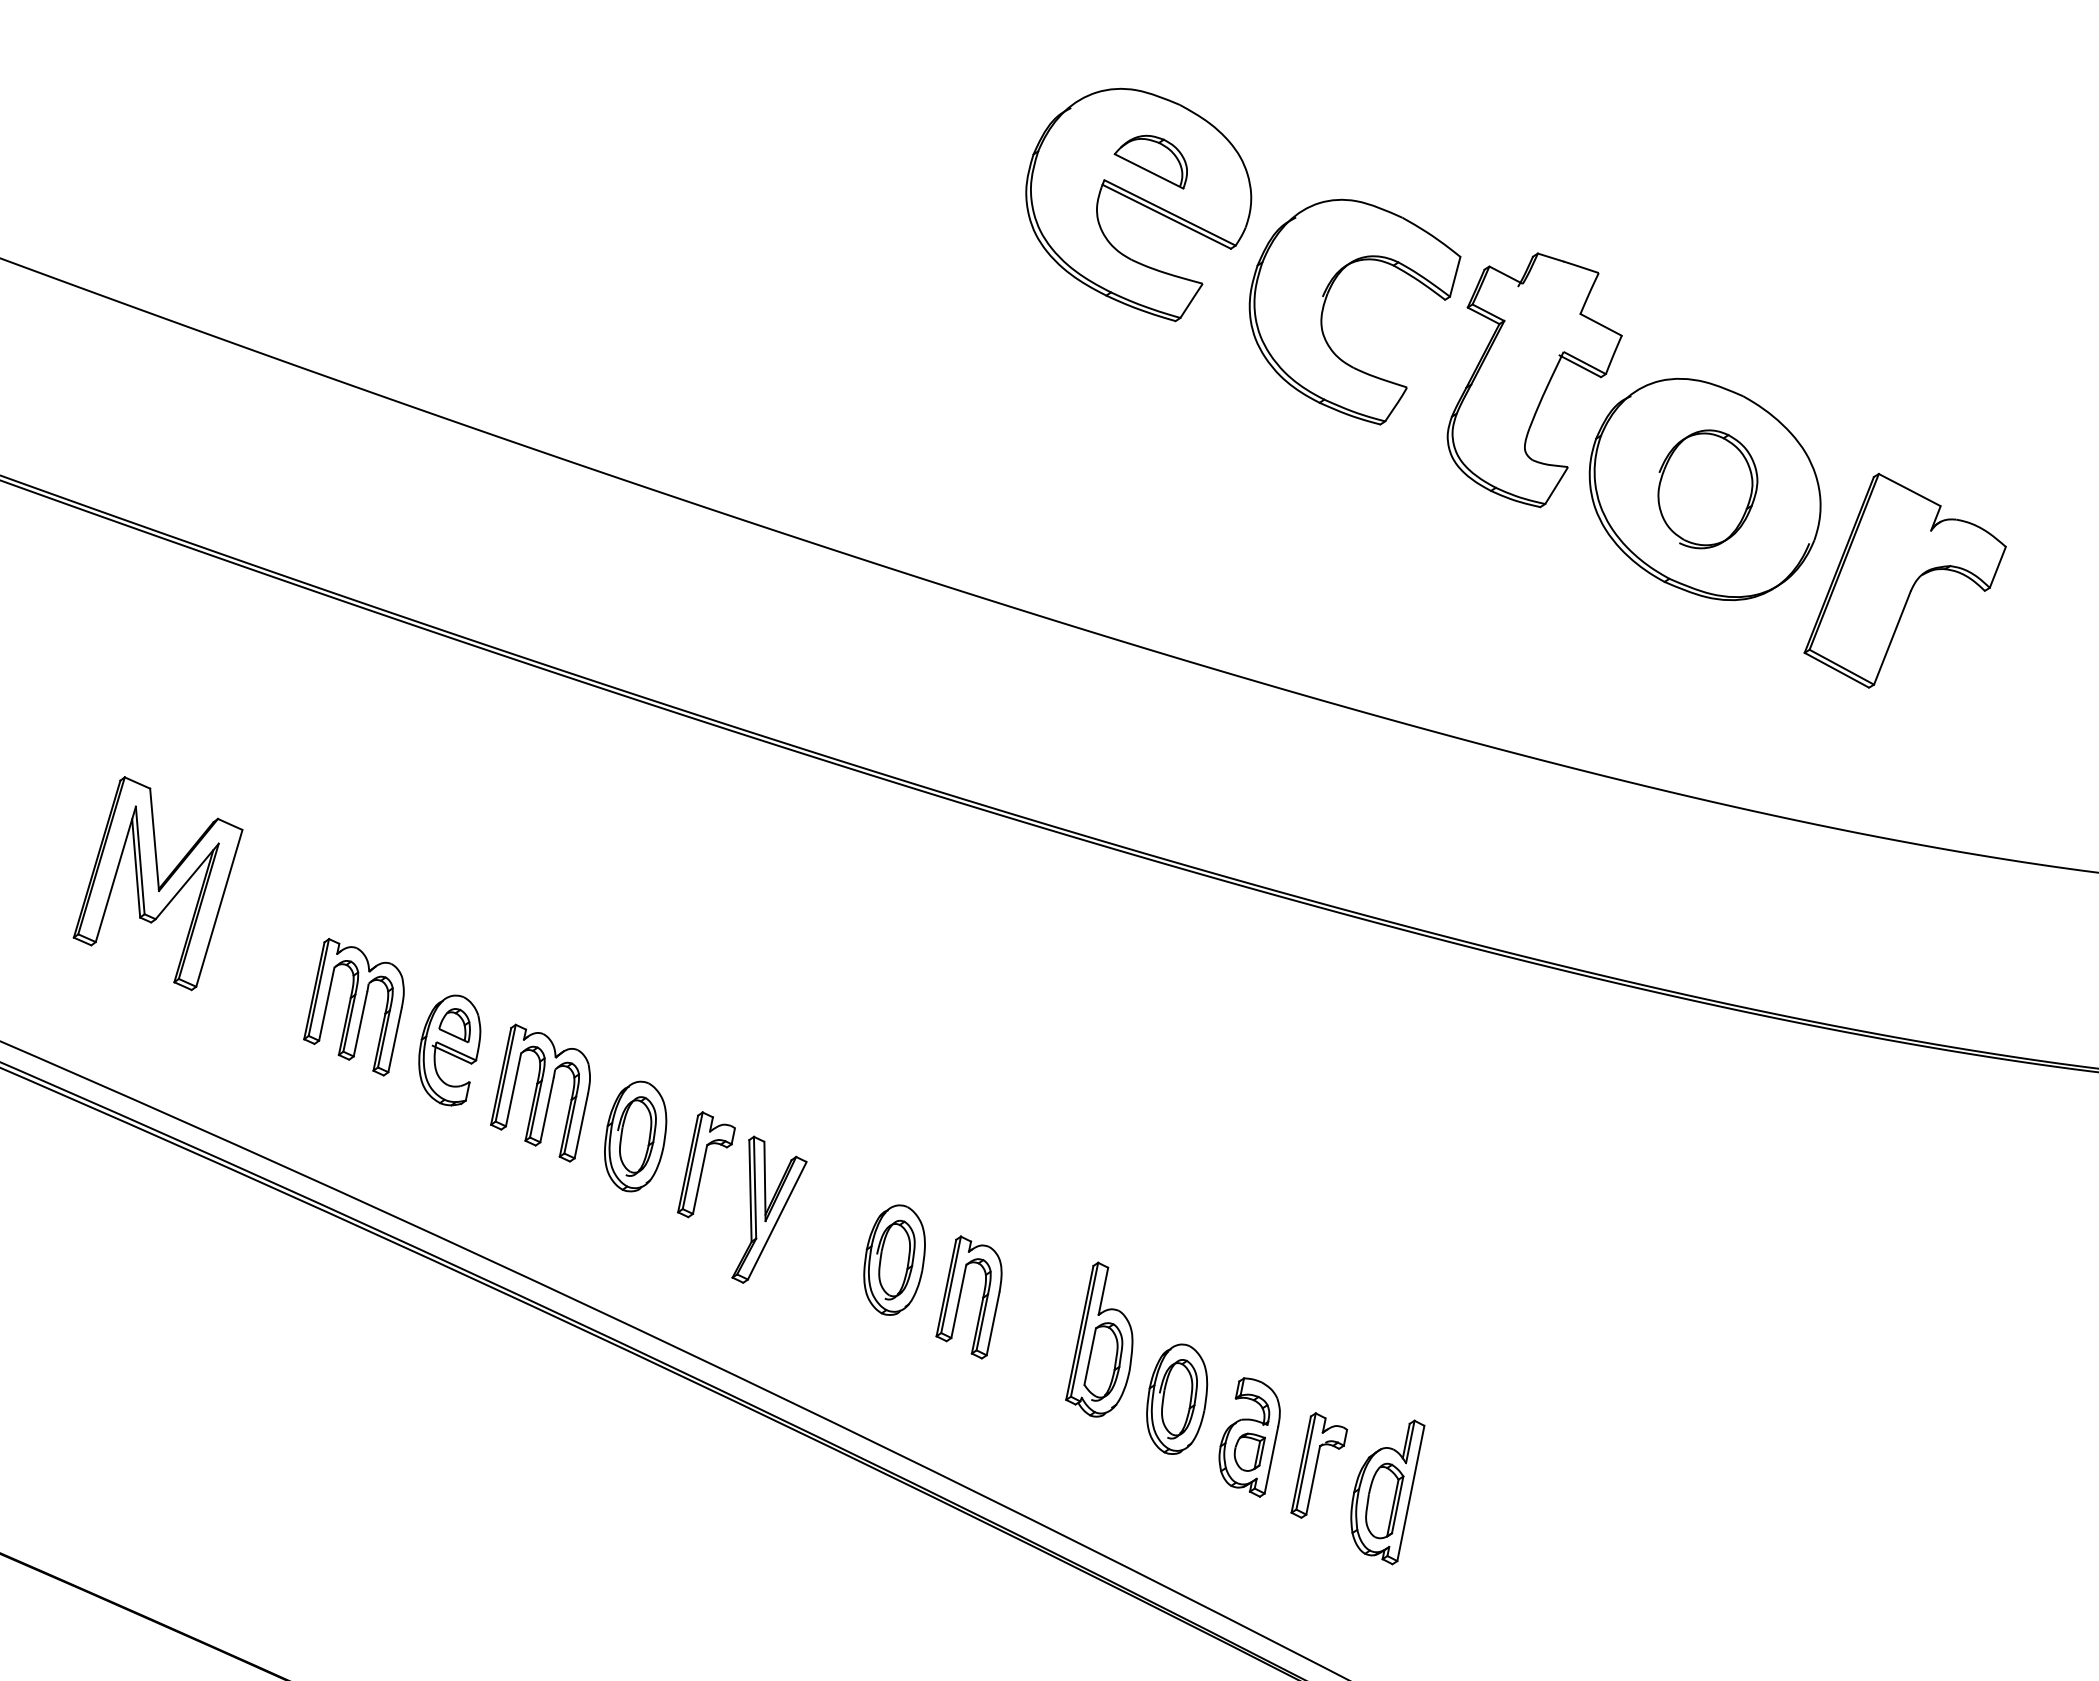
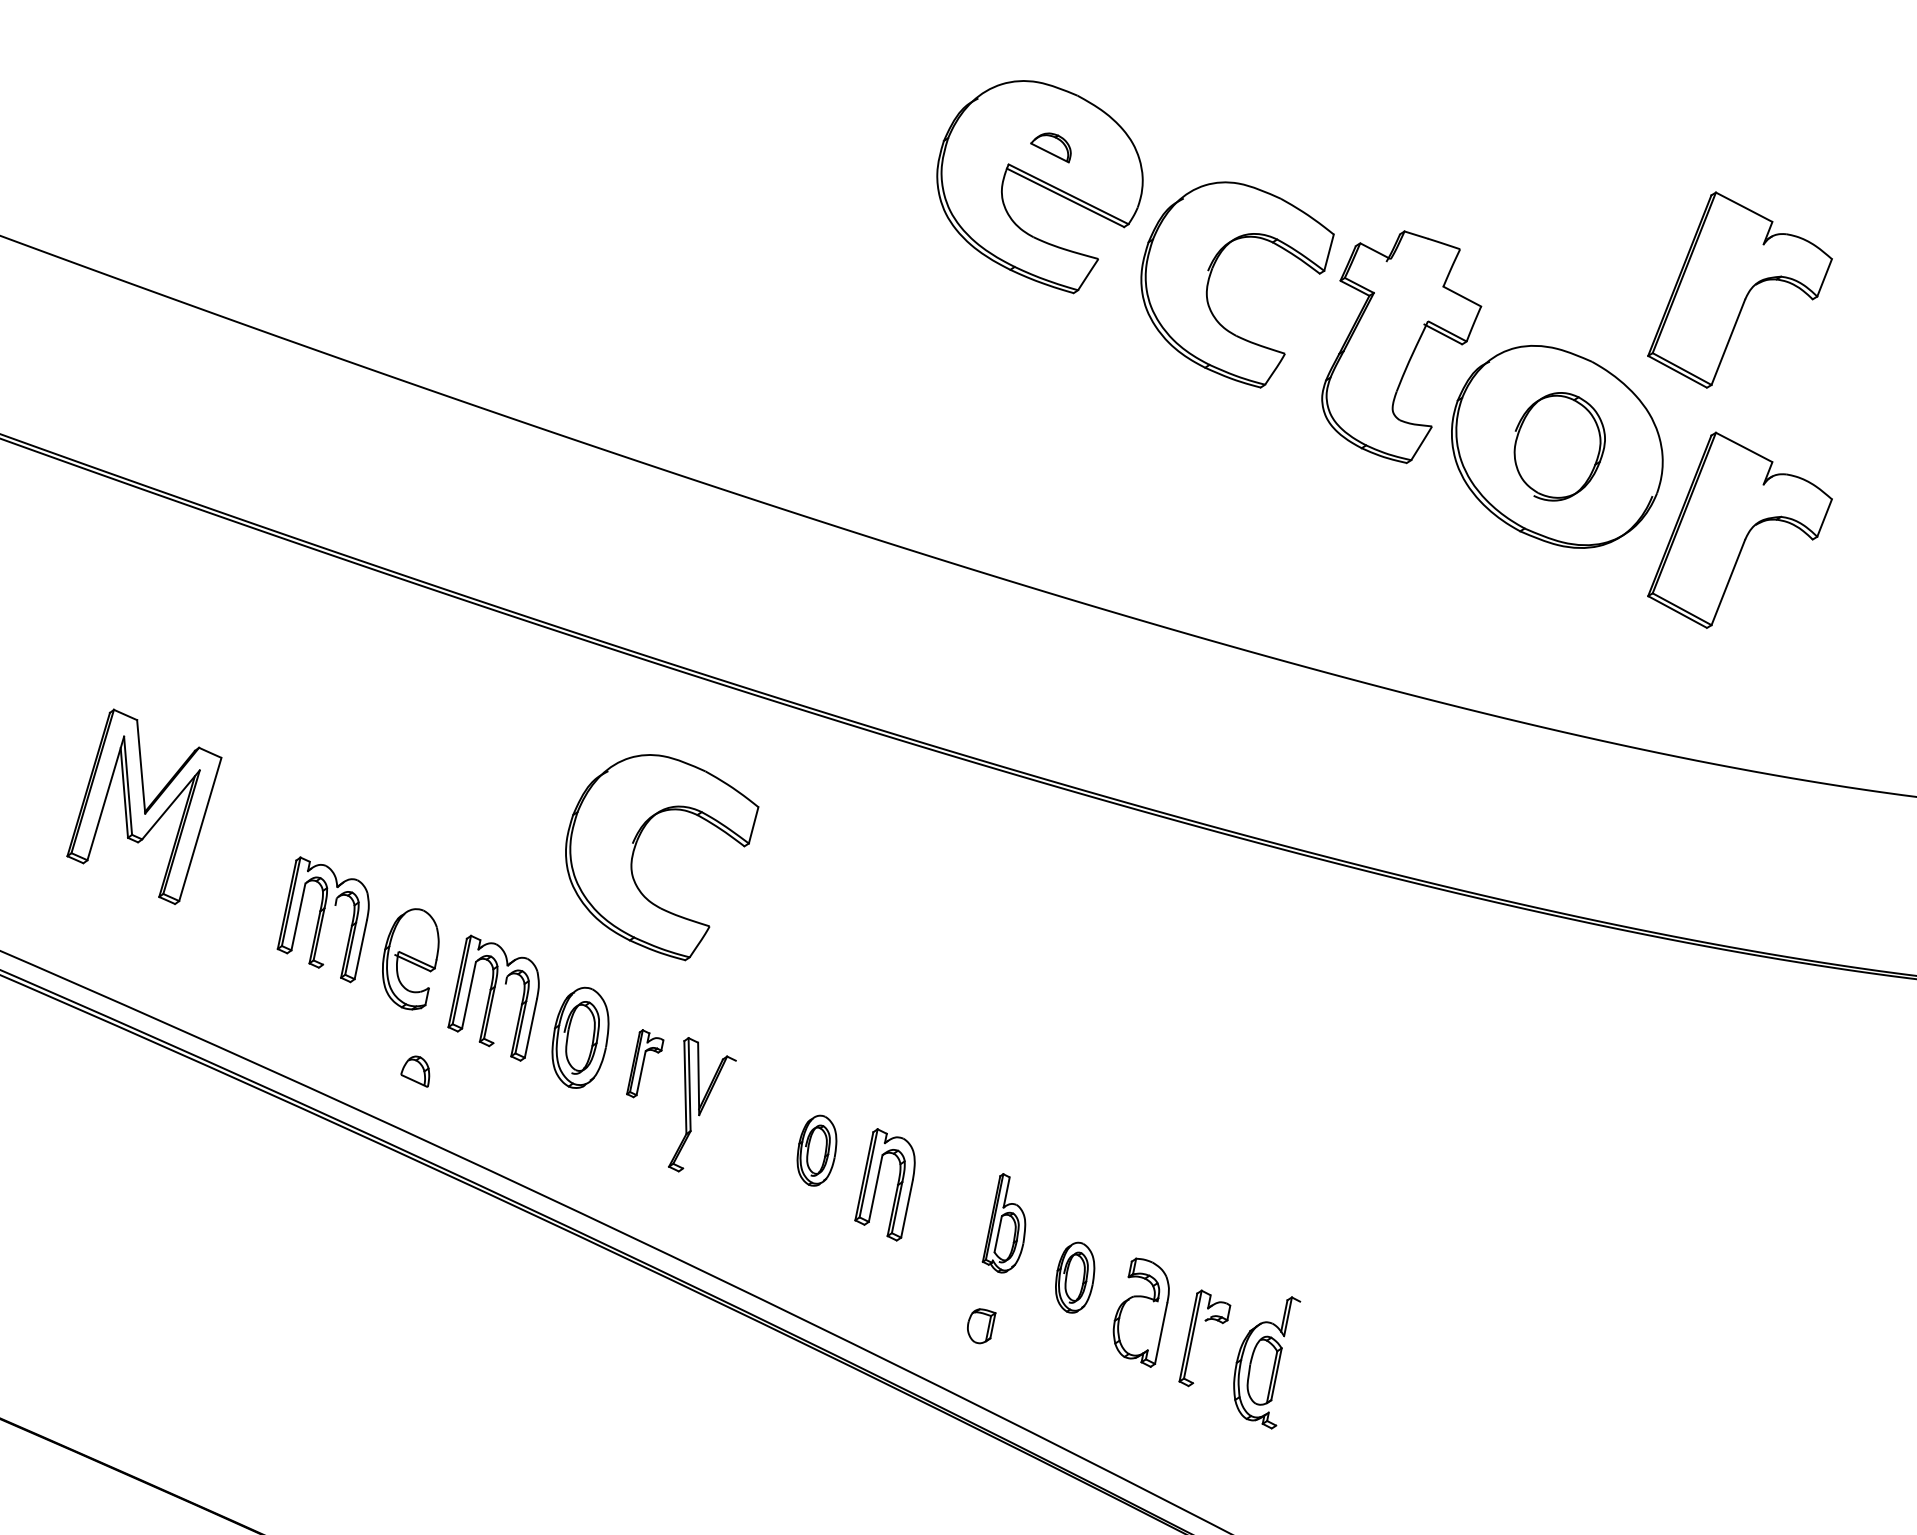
part: (1150, 161) -> (1050, 147), size x0.6
part: (1904, 317) -> (1739, 289), added
part: (696, 927) -> (636, 846), added
line: (360, 1024) -> (329, 935), removed
part: (454, 1025) -> (415, 1071), moved
line: (546, 1110) -> (499, 1014), removed
part: (706, 1164) -> (645, 1063), size x0.7
line: (776, 1220) -> (709, 1114), removed
part: (894, 1259) -> (816, 1150), size x0.7
part: (1099, 1339) -> (1004, 1223), size x0.7
part: (1177, 1398) -> (1075, 1277), size x0.7
part: (1249, 1451) -> (981, 1325), moved
line: (1313, 1480) -> (1199, 1352), removed
line: (1410, 1493) -> (1288, 1363), removed

